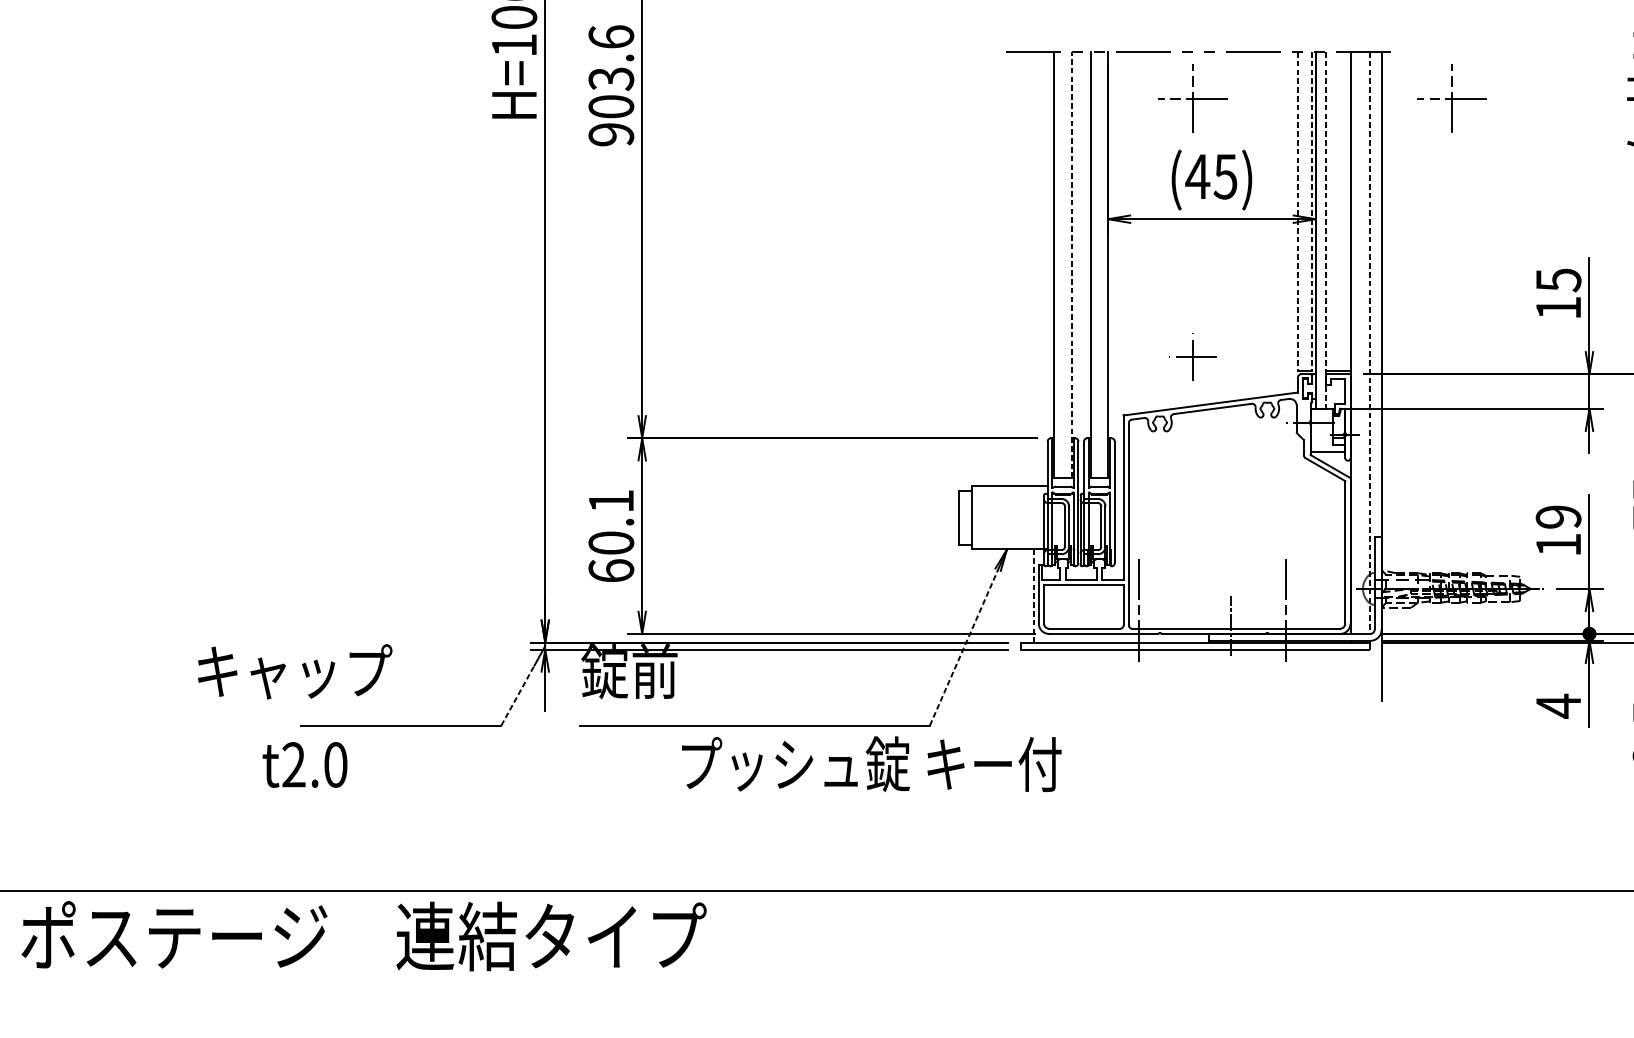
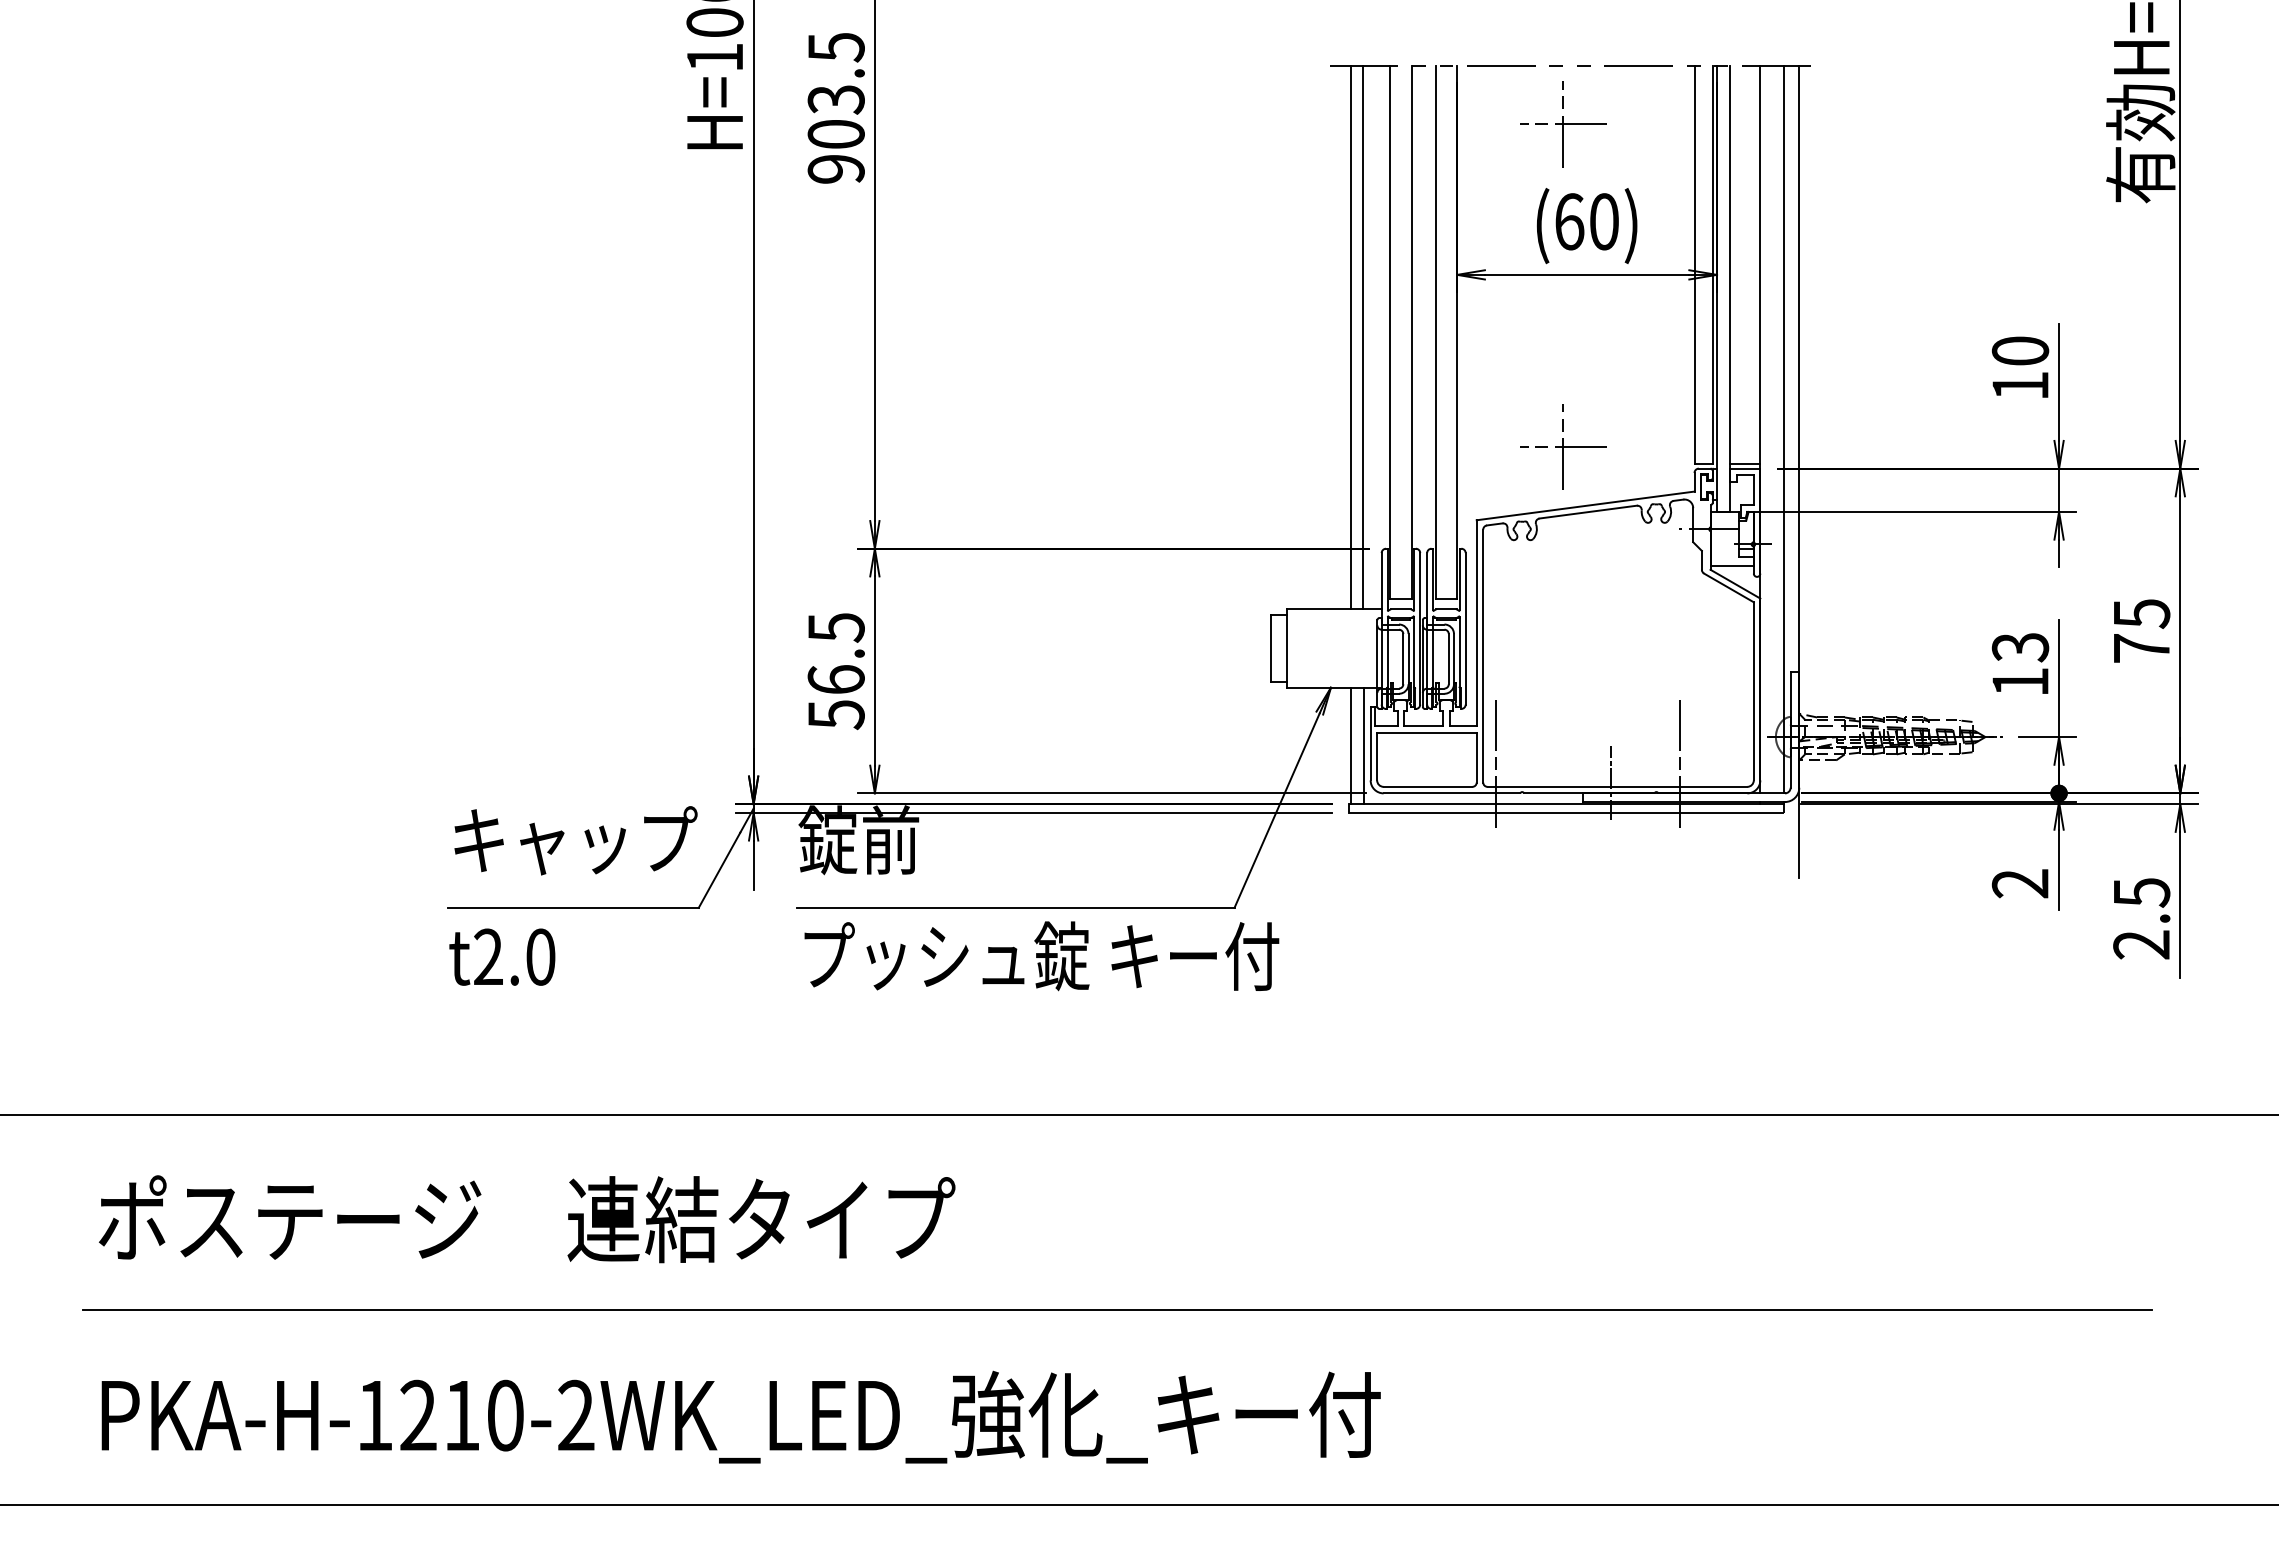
text: (610, 37) -> (835, 47), 903.6 -> 903.5
part: (1452, 98) -> (1887, 124), removed
text: (1210, 176) -> (1585, 221), (45) -> (60)
line: (1297, 211) -> (1694, 265), dashed -> solid
line: (1312, 211) -> (1712, 265), dashed -> solid
line: (1326, 230) -> (1730, 288), dashed -> solid
line: (1071, 264) -> (1411, 331), dashed -> solid
line: (1023, 268) -> (1351, 336), added
line: (1033, 268) -> (1363, 336), added
text: (1558, 280) -> (2020, 351), 15 -> 10
line: (1369, 342) -> (1784, 429), dashed -> solid
part: (1193, 356) -> (1563, 446), size x1.43
text: (1558, 517) -> (2020, 647), 19 -> 13
text: (610, 536) -> (835, 671), 60.1 -> 56.5
line: (1023, 595) -> (1351, 745), added
line: (1033, 596) -> (1364, 746), dashed -> solid
line: (964, 647) -> (1277, 810), dashed -> solid
text: (294, 671) -> (575, 840), moved
line: (517, 695) -> (719, 870), dashed -> solid
text: (1557, 706) -> (2019, 883), 4 -> 2
text: (305, 764) -> (502, 956), moved
text: (871, 764) -> (1041, 956), moved
text: (364, 936) -> (527, 1219), moved

